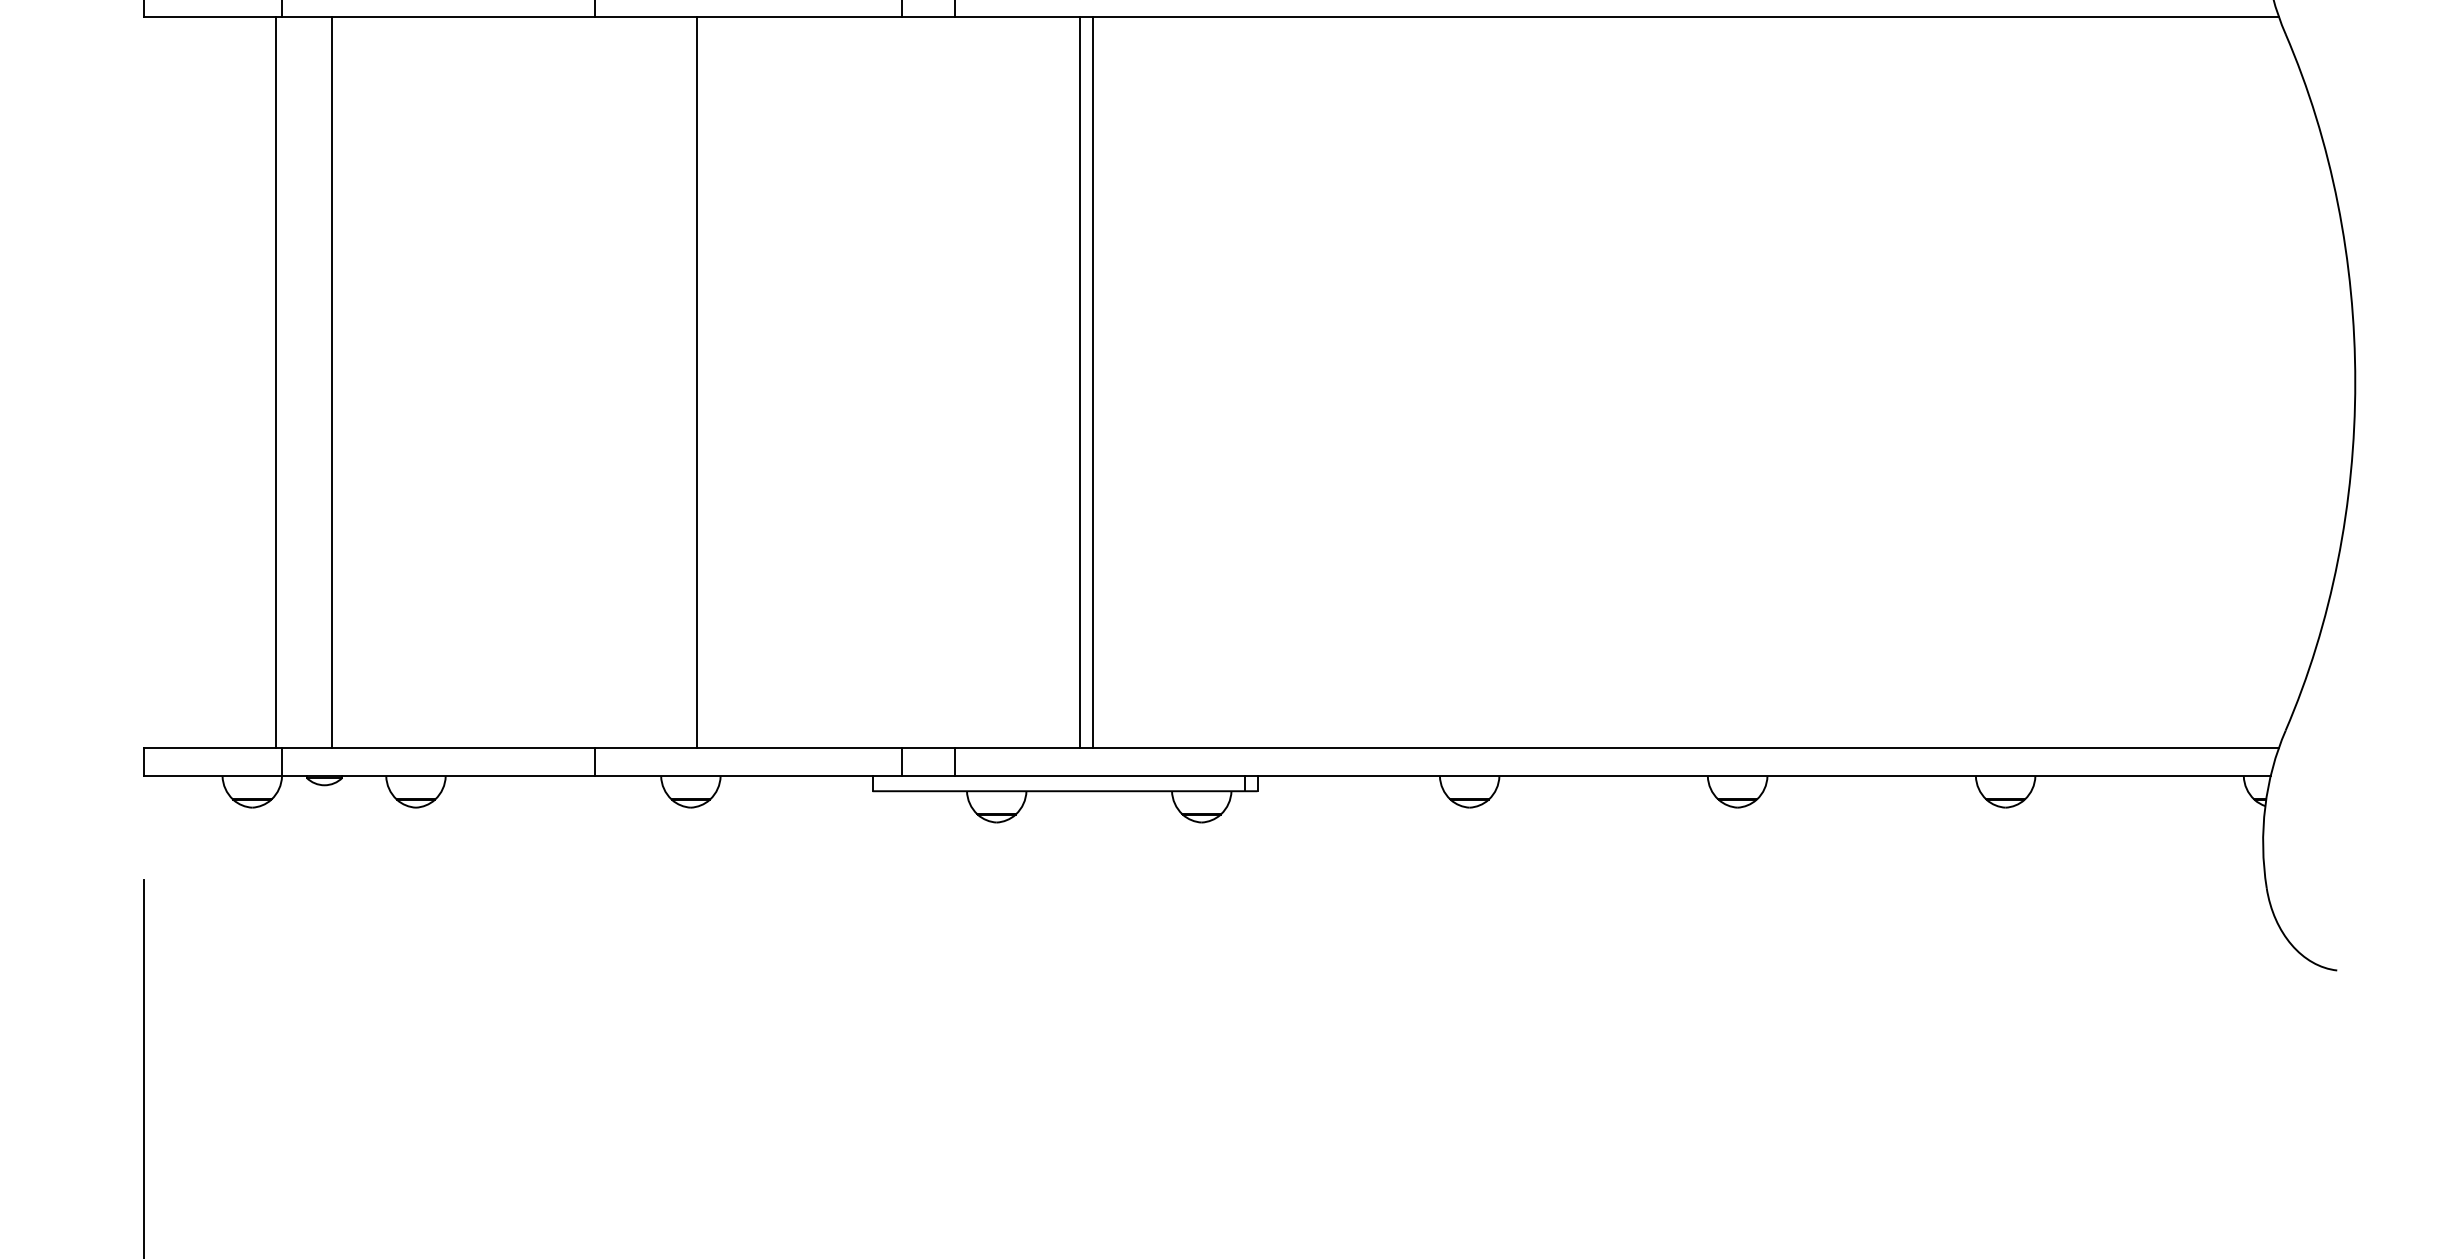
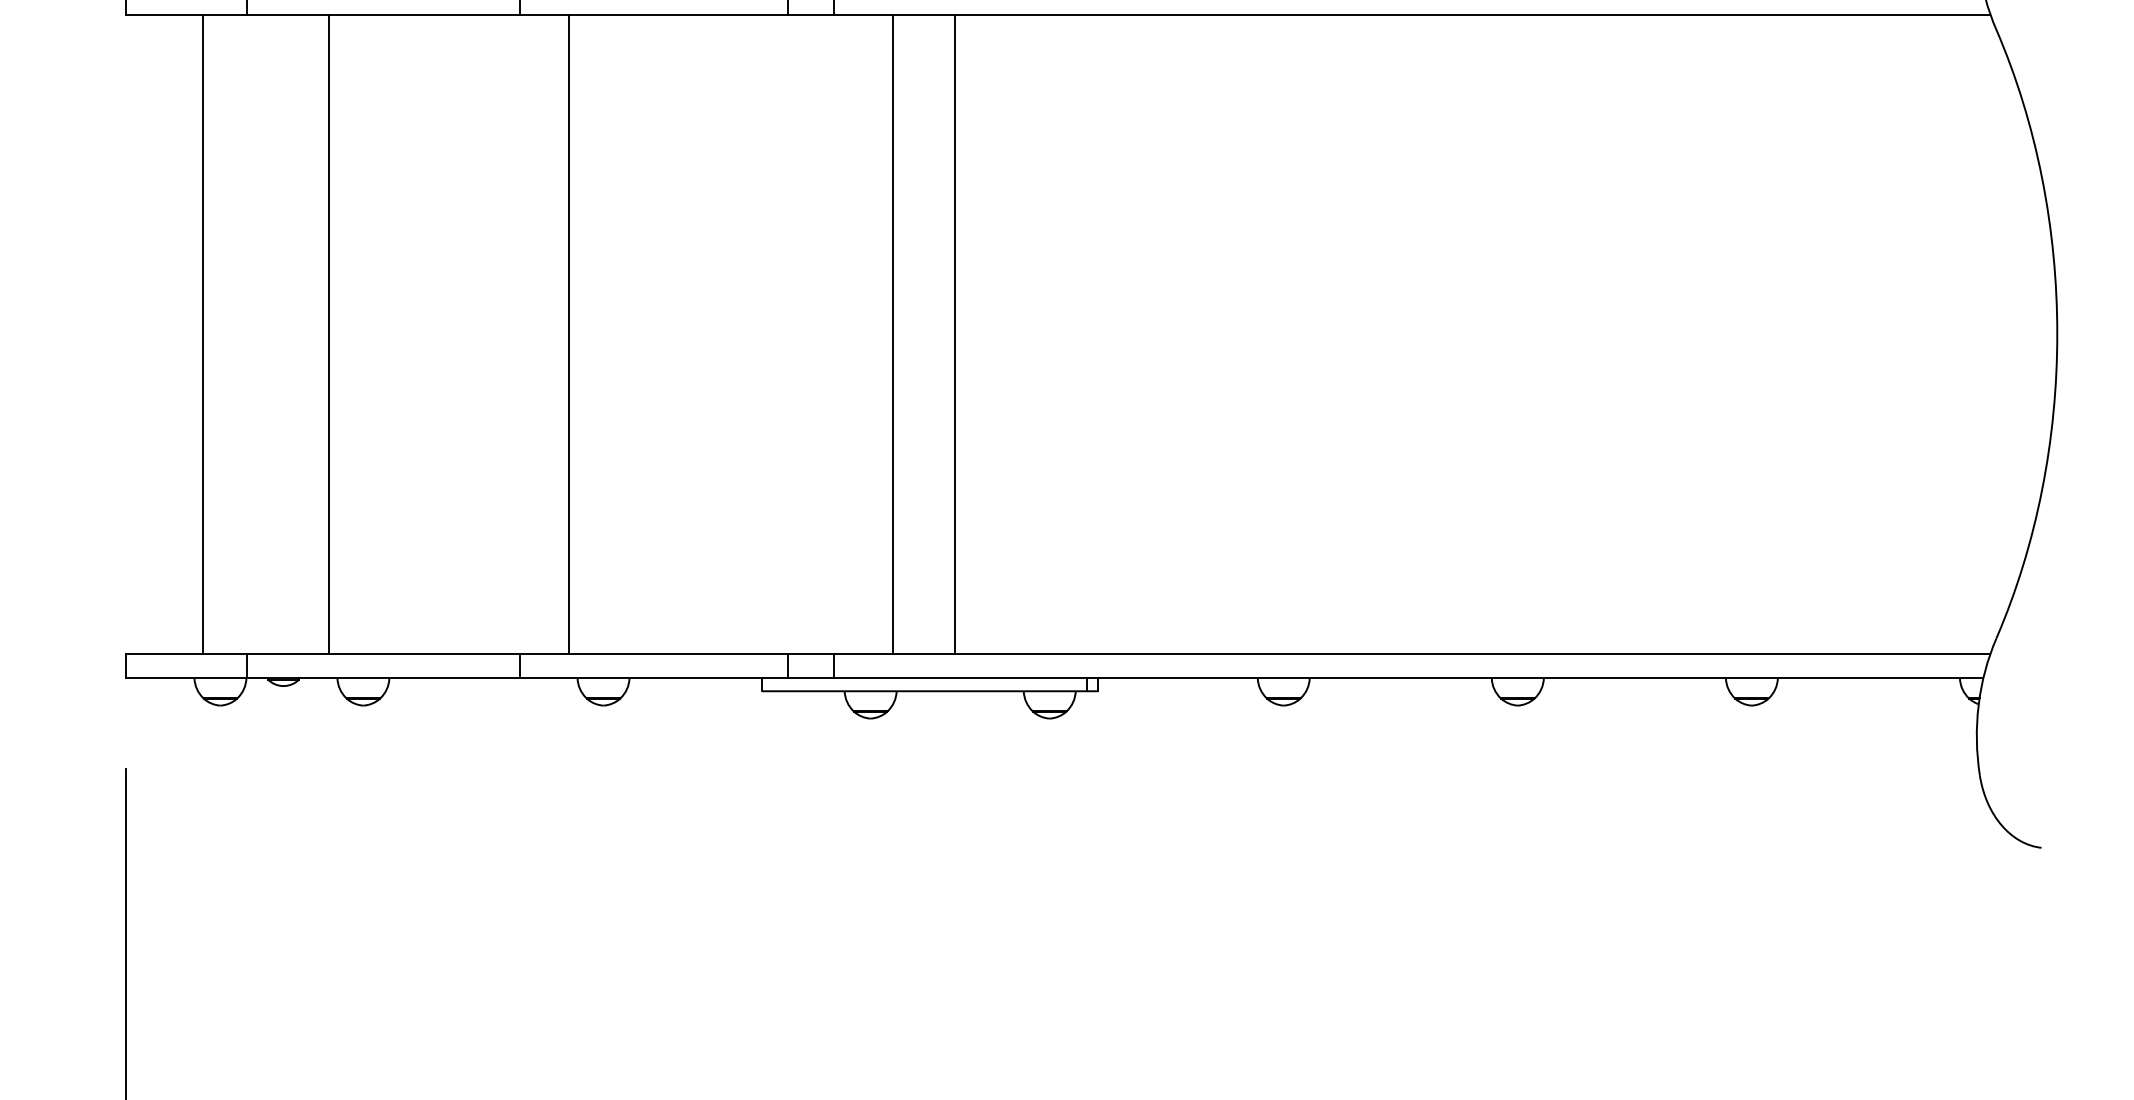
line: (275, 381) -> (202, 333), moved
line: (331, 381) -> (328, 333), moved
line: (696, 381) -> (568, 333), moved
line: (1080, 381) -> (893, 333), moved

